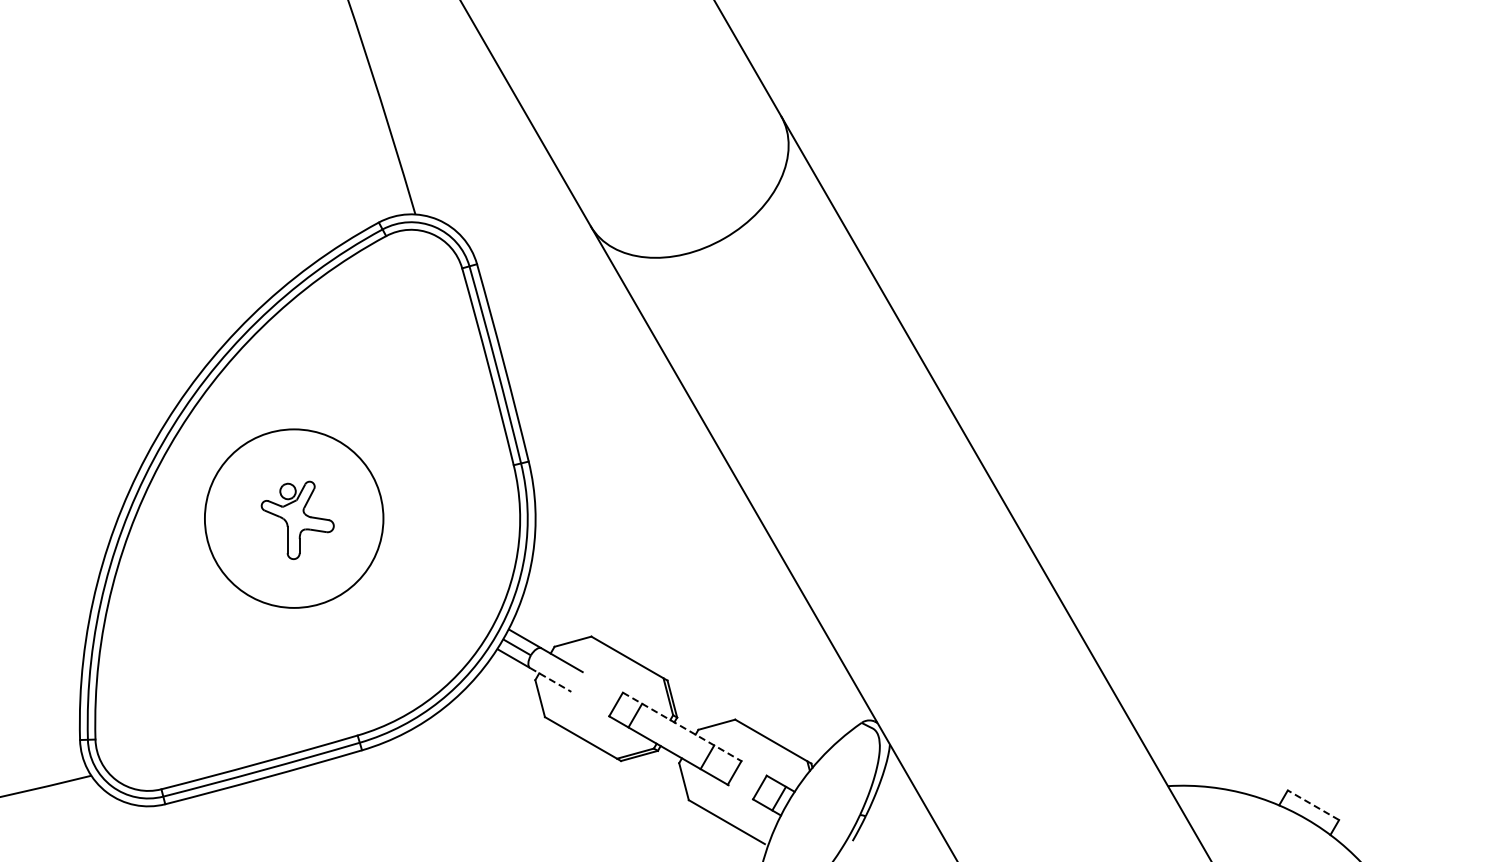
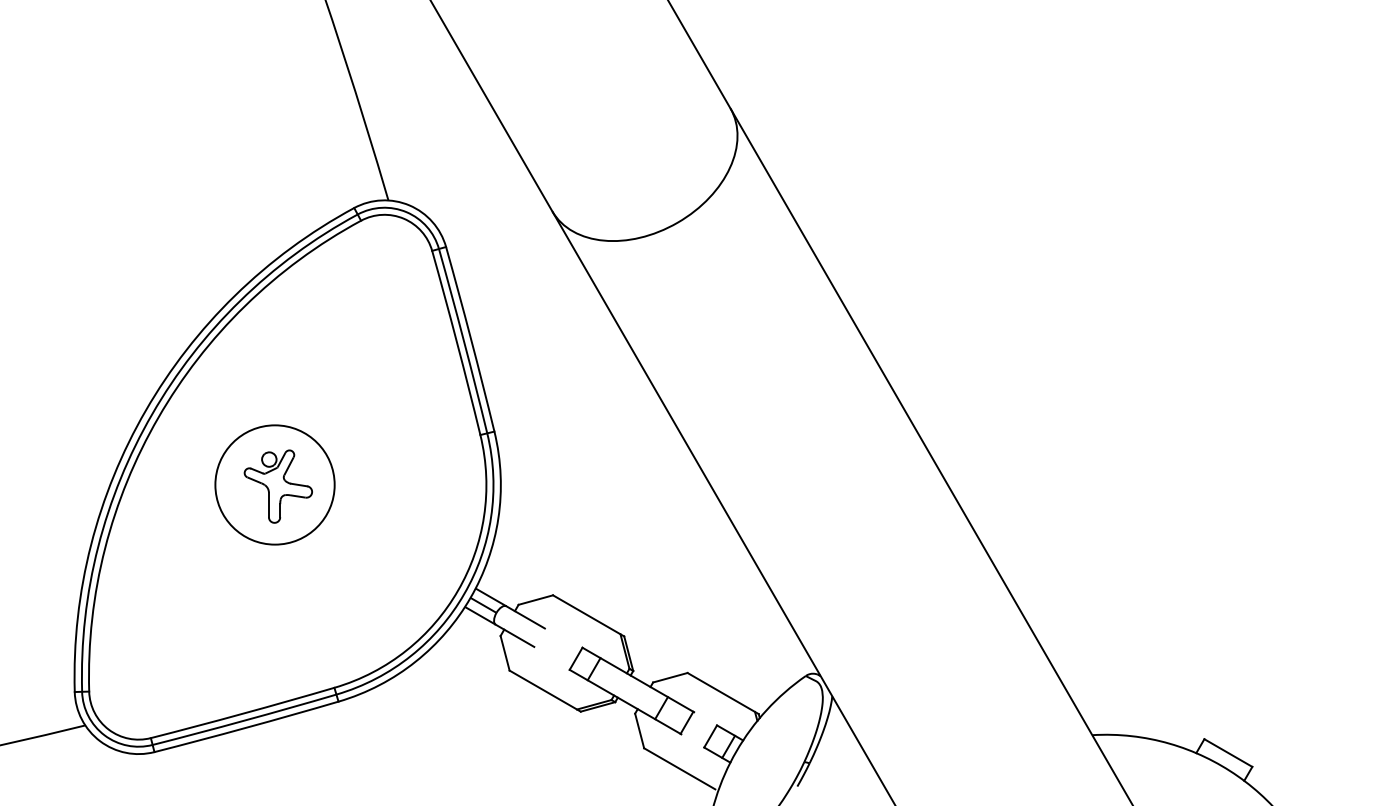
circle: (293, 518) -> (274, 484), size x0.71
line: (550, 679) -> (514, 635), dashed -> solid
line: (682, 727) -> (638, 680), dashed -> solid
line: (1313, 805) -> (1228, 753), dashed -> solid

